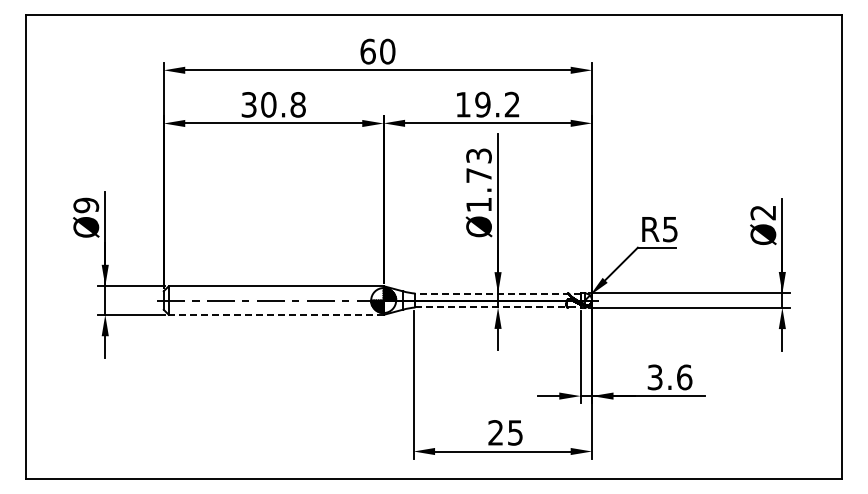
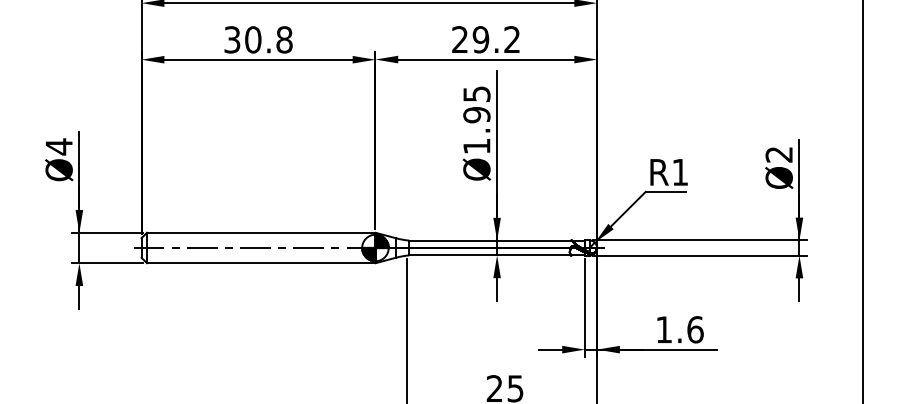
text: (462, 104) -> (459, 39), 19.2 -> 29.2
text: (478, 165) -> (476, 104), Ø1.73 -> Ø1.95
text: (86, 205) -> (59, 146), Ø9 -> Ø4
text: (670, 229) -> (680, 172), R5 -> R1
line: (498, 293) -> (497, 240), dashed -> solid
line: (498, 307) -> (497, 255), dashed -> solid
line: (275, 314) -> (260, 262), dashed -> solid
text: (654, 377) -> (663, 329), 3.6 -> 1.6

